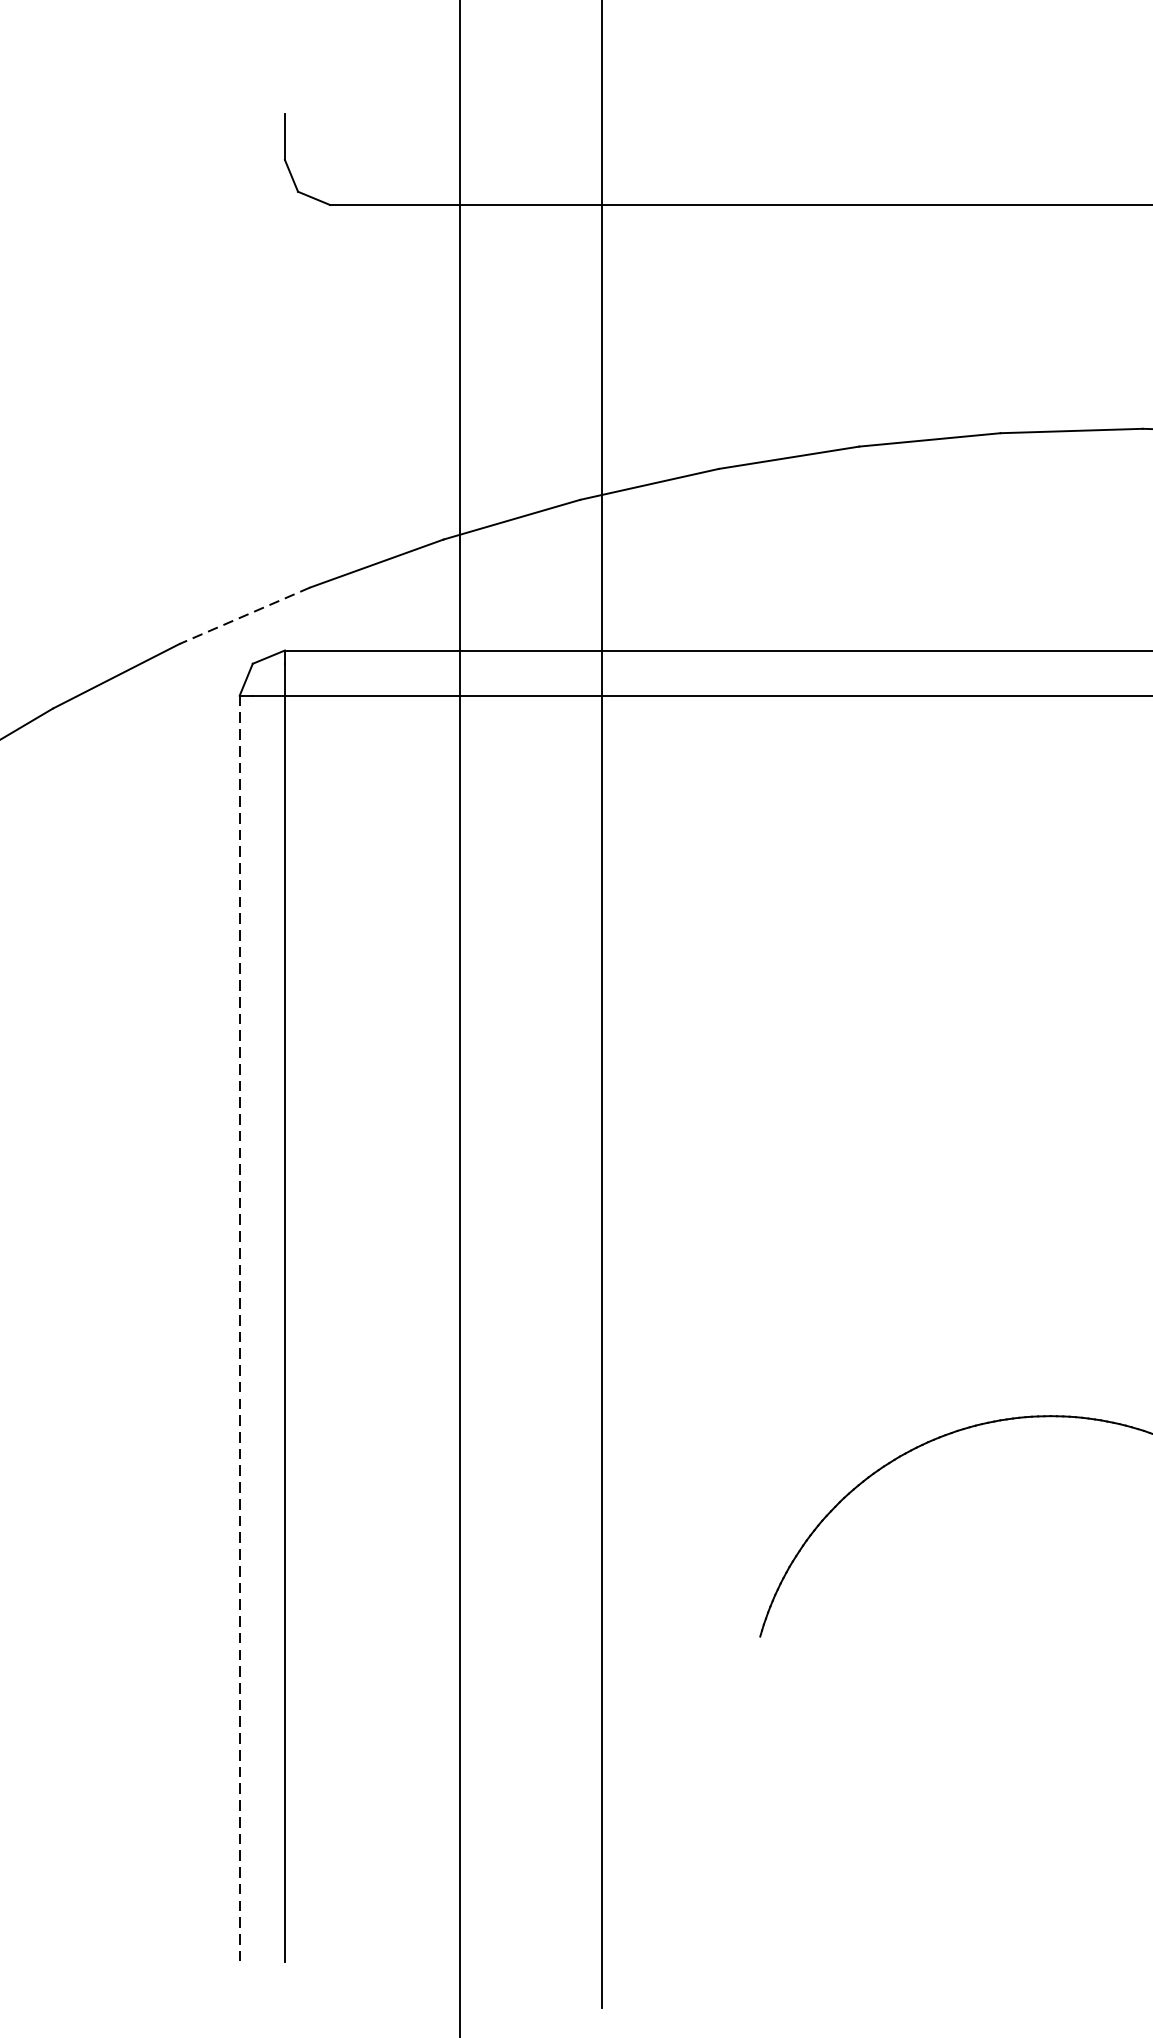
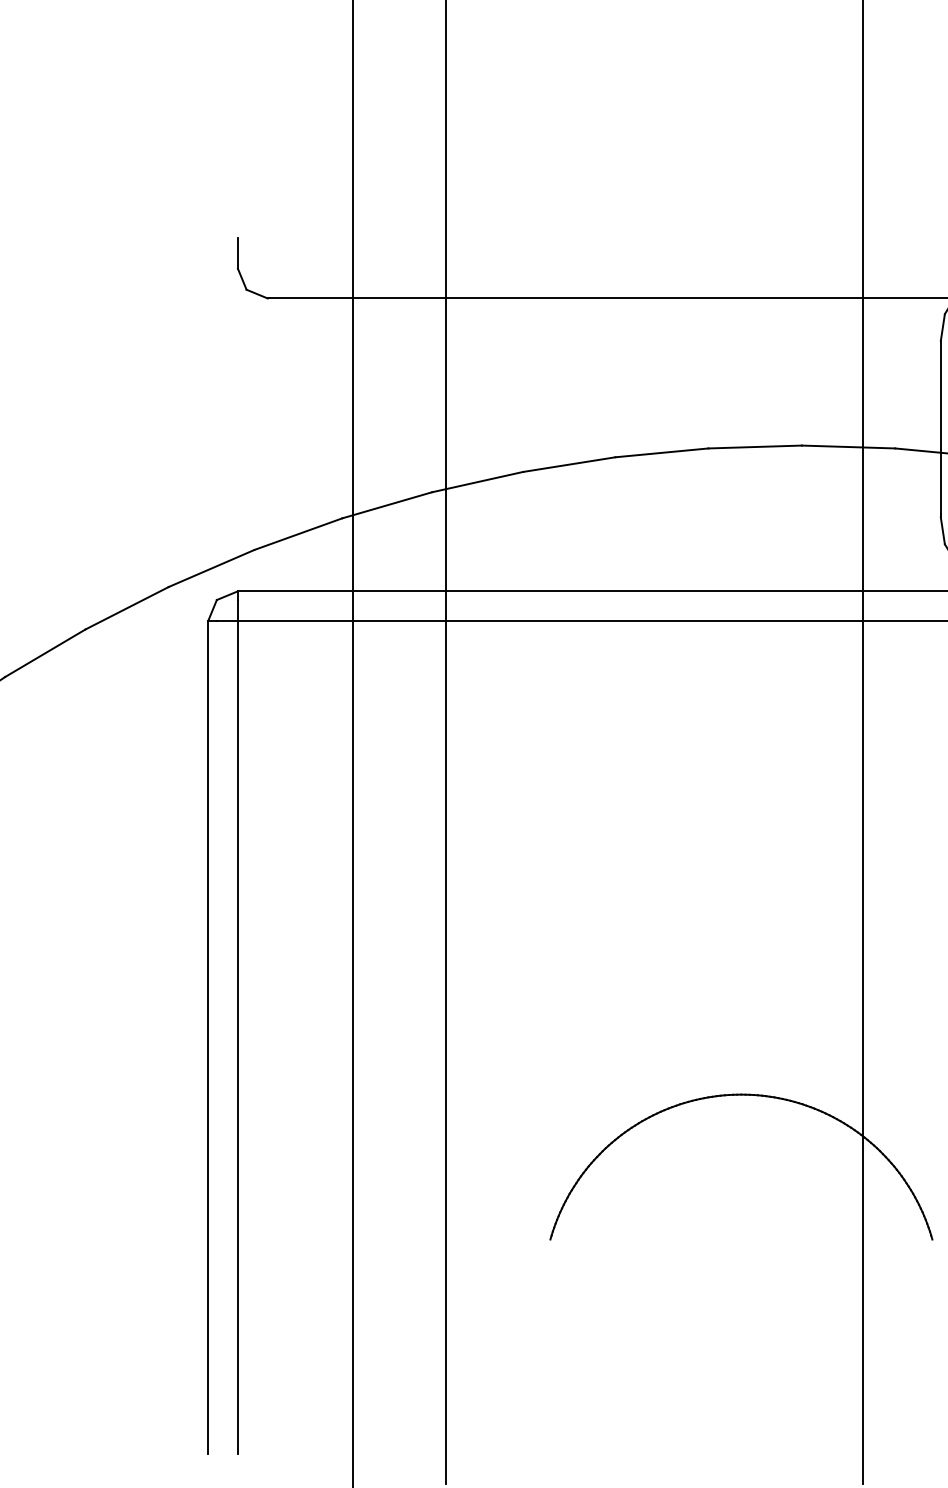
line: (244, 615) -> (211, 568), dashed -> solid
line: (240, 1329) -> (208, 1037), dashed -> solid

